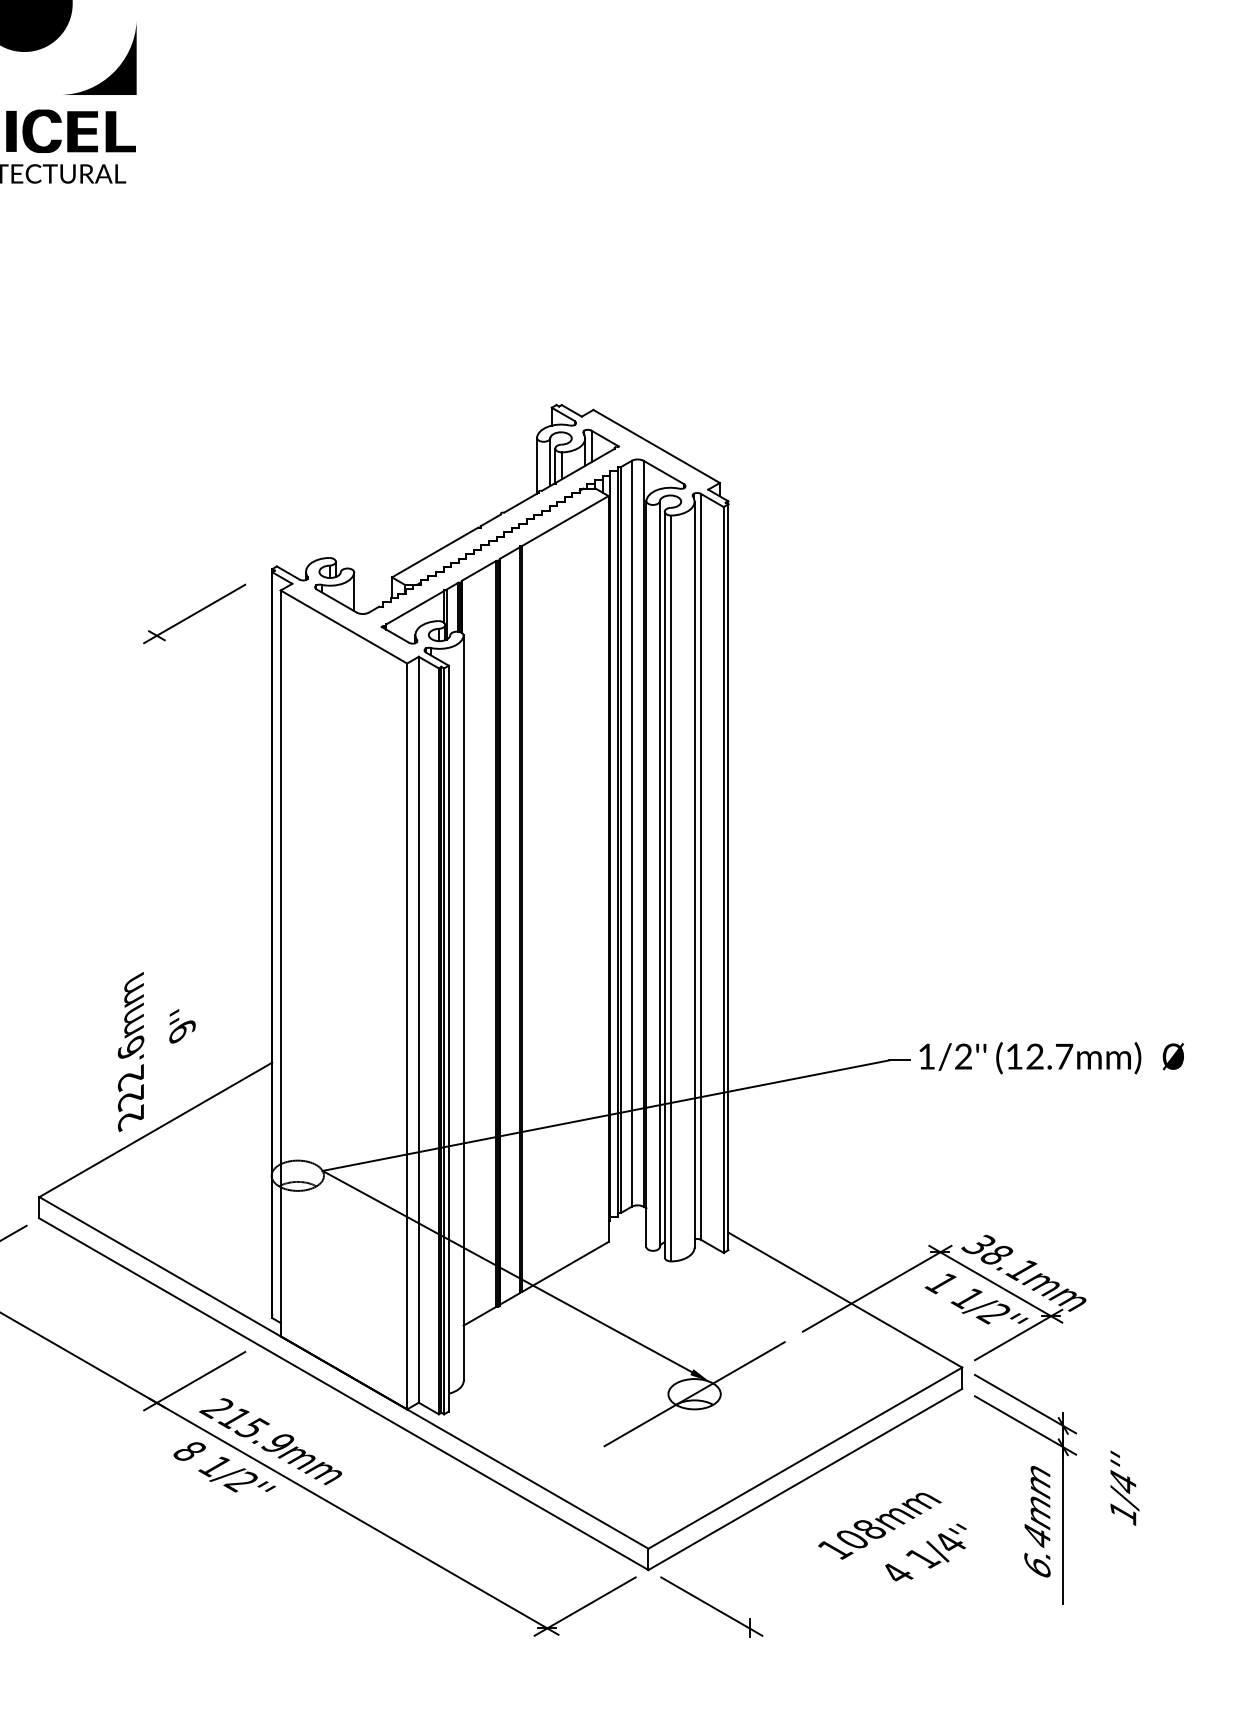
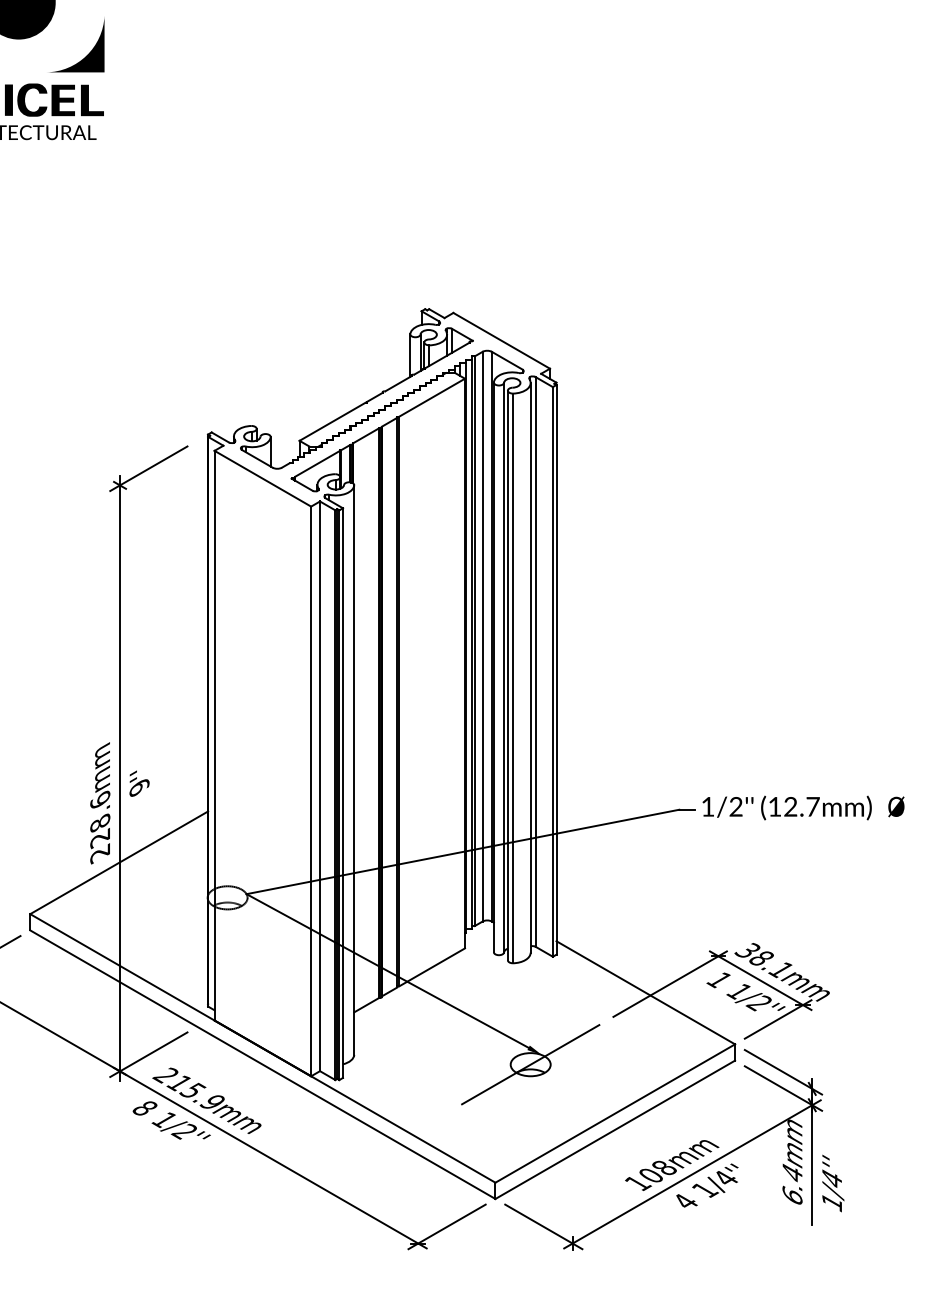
line: (157, 1019) -> (120, 778), added
text: (131, 1077) -> (100, 822), 222.6mm -> 228.6mm
text: (1125, 1488) -> (833, 1183), moved
line: (906, 1537) -> (692, 1174), added

